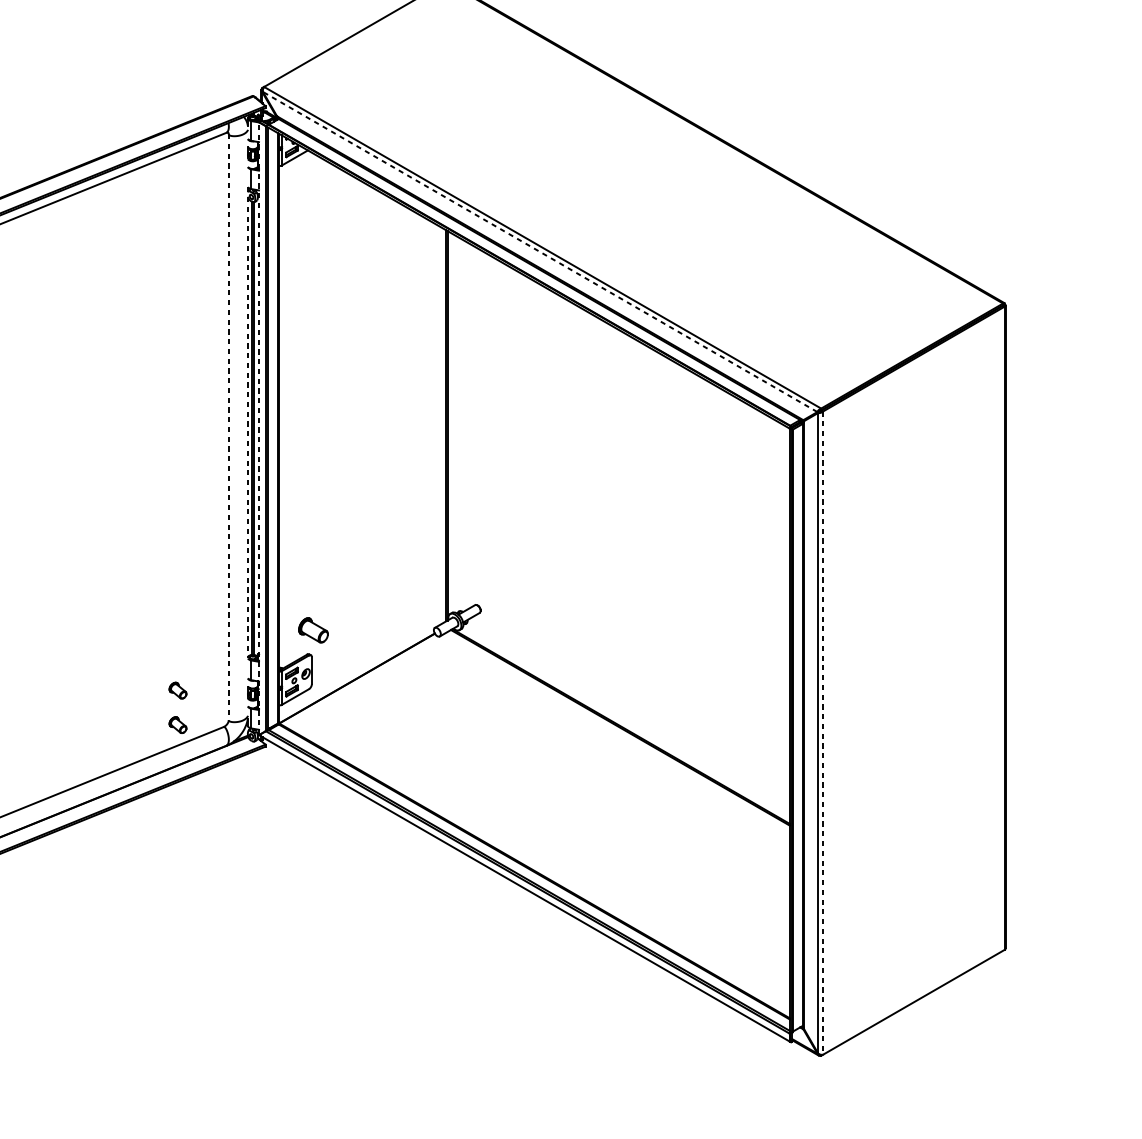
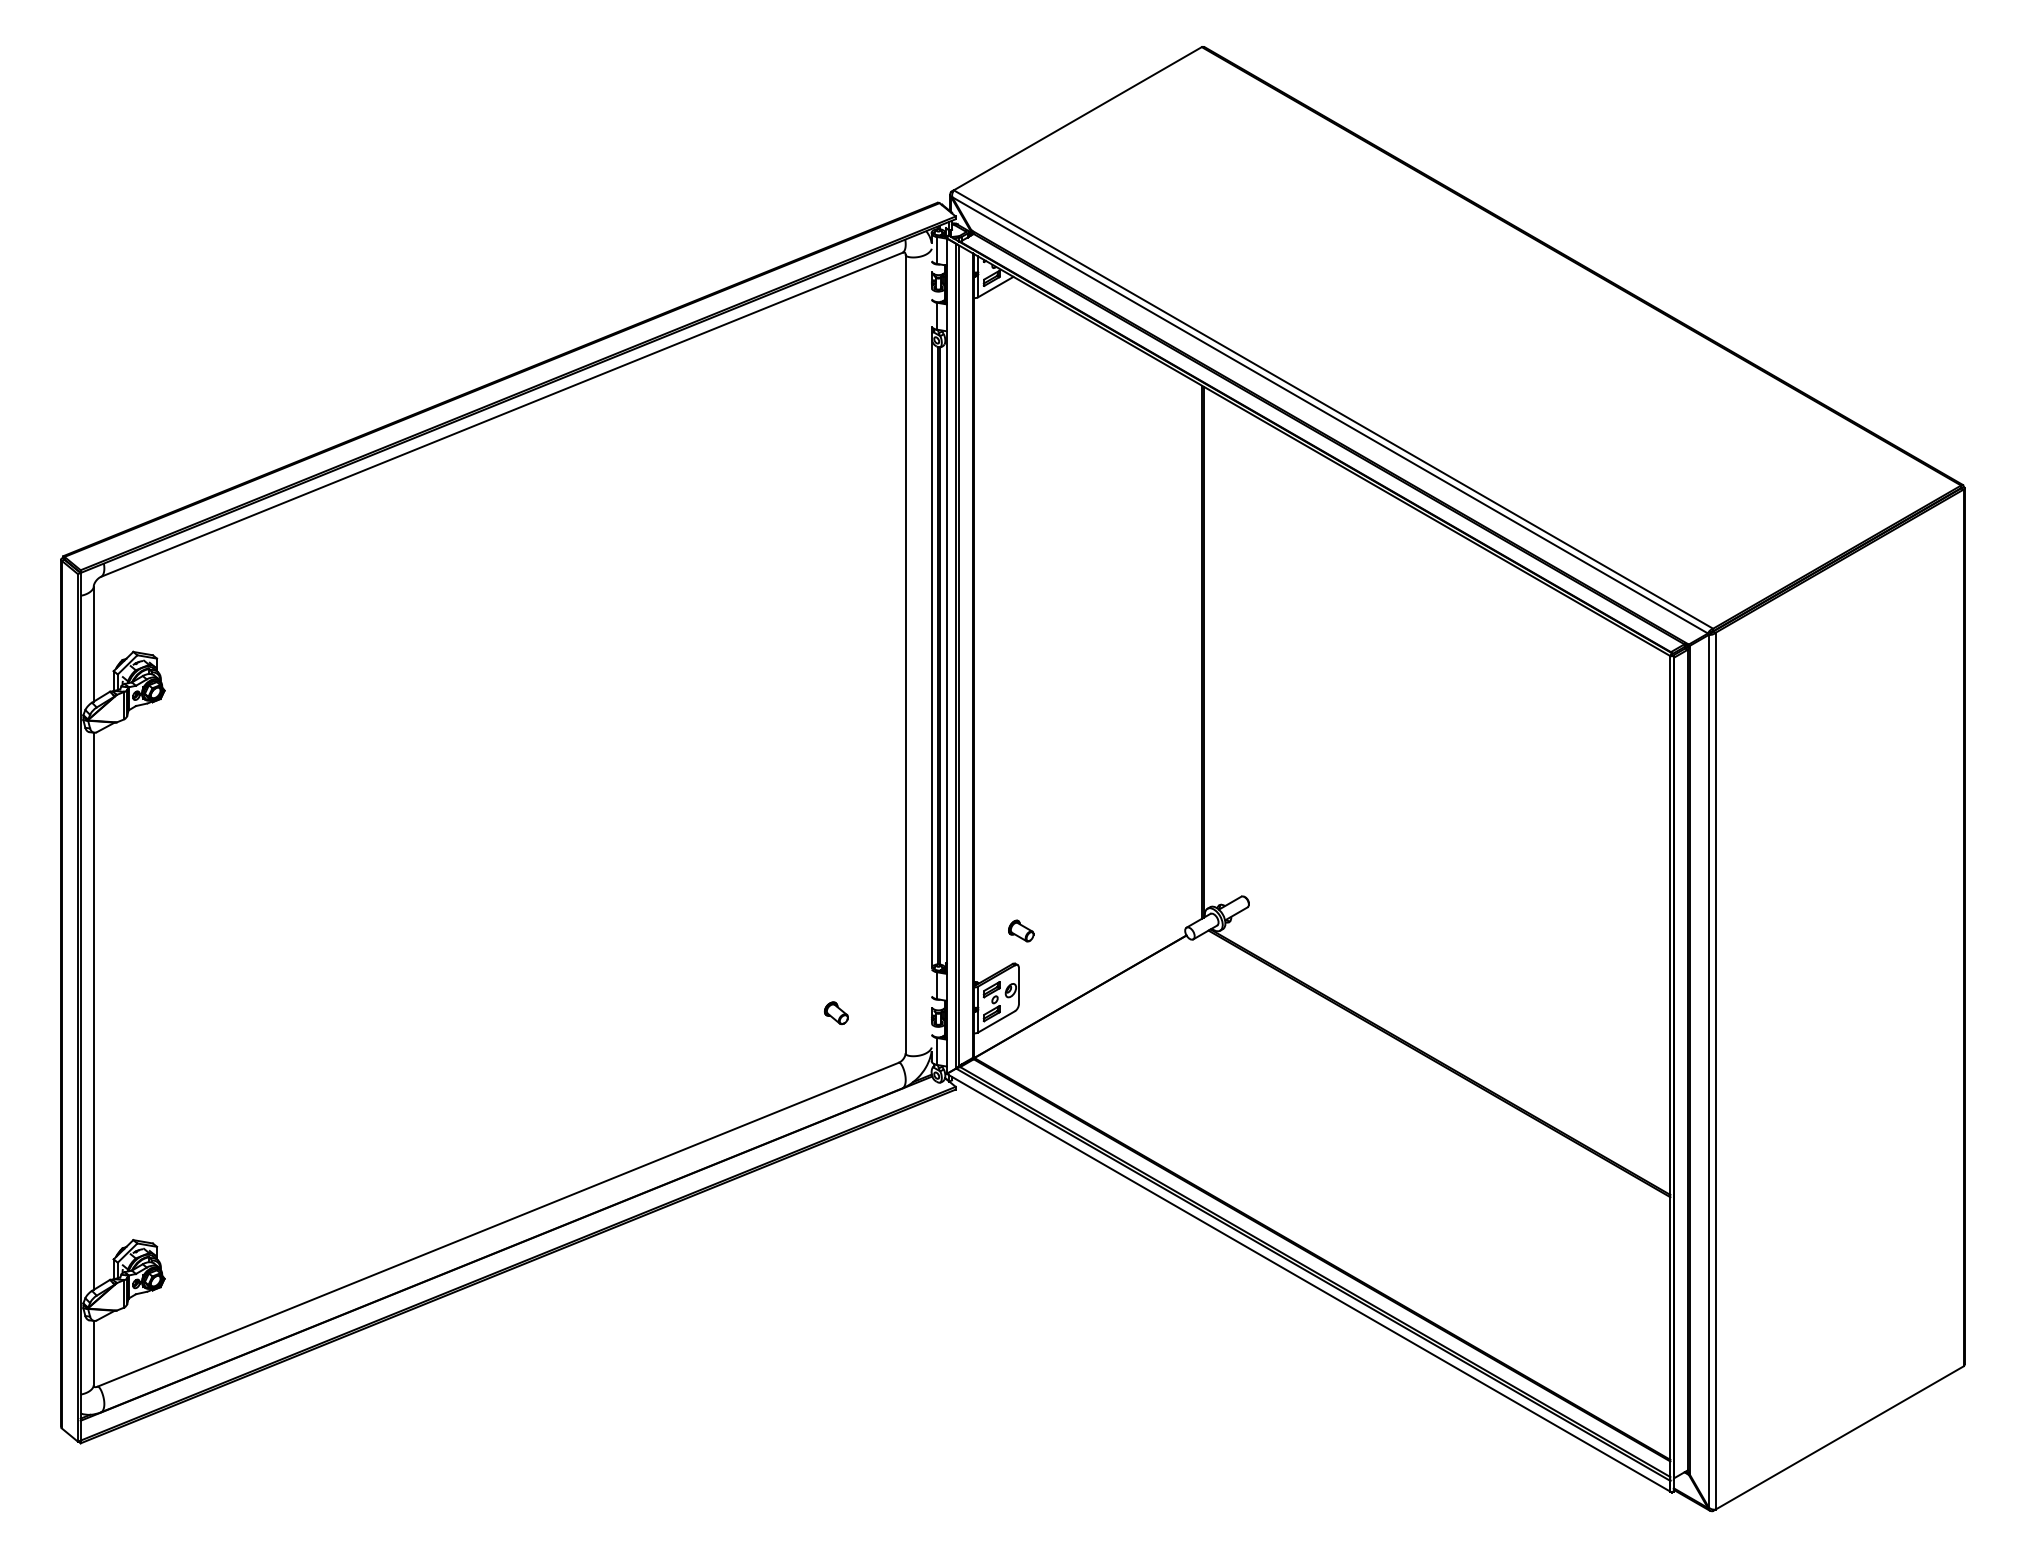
line: (539, 252) -> (1329, 415), dashed -> solid
line: (247, 422) -> (931, 647), dashed -> solid
line: (228, 427) -> (905, 654), dashed -> solid
line: (258, 428) -> (946, 656), dashed -> solid
part: (313, 629) -> (1021, 930), size x0.62
part: (178, 725) -> (836, 1060), removed
line: (822, 733) -> (1715, 1071), dashed -> solid

